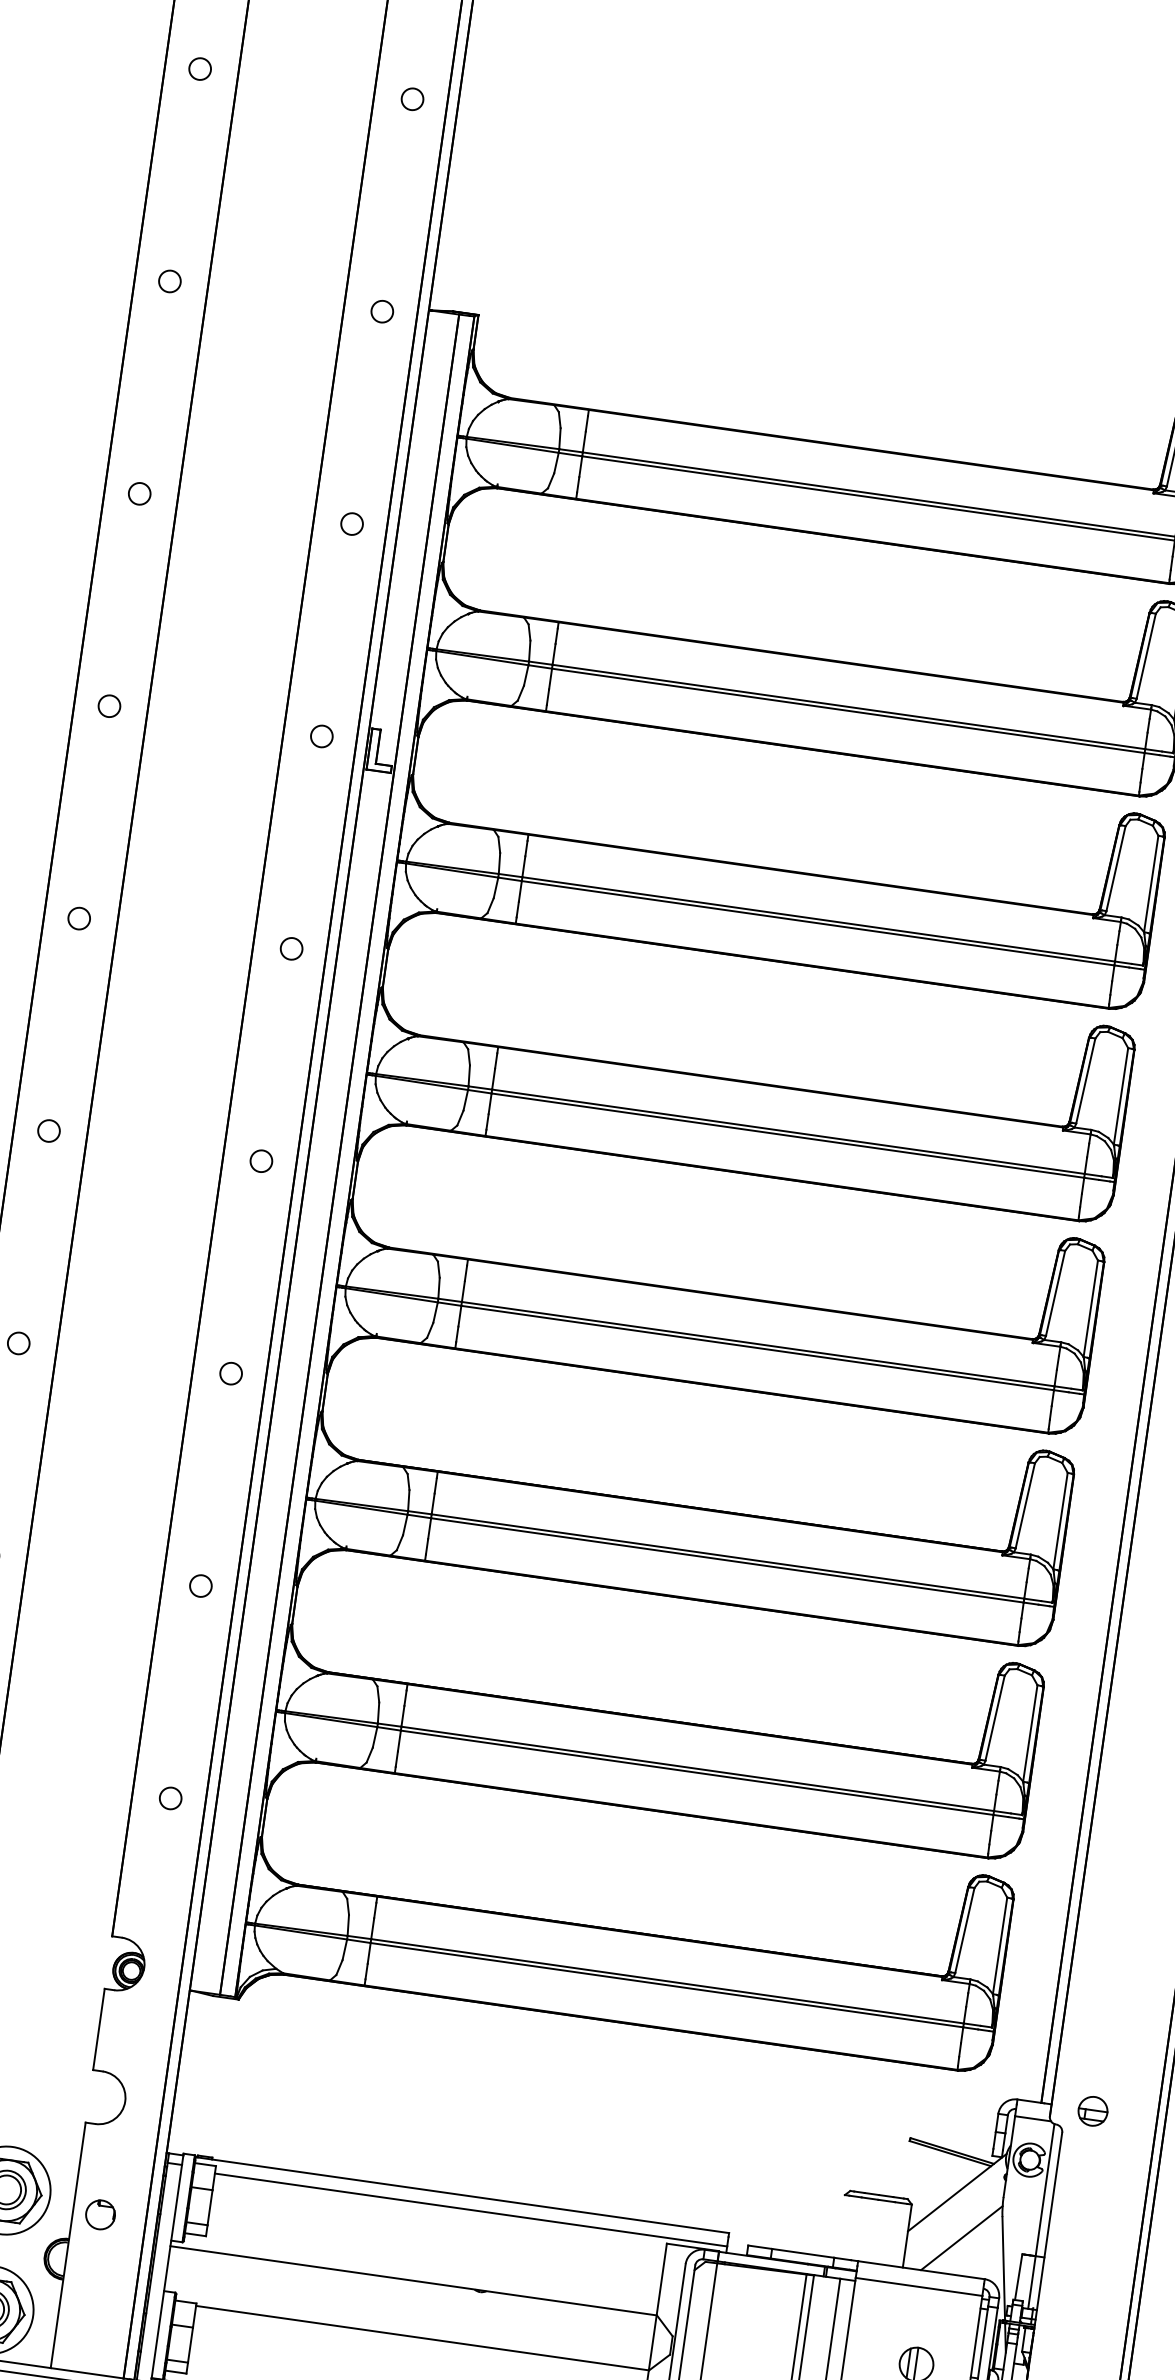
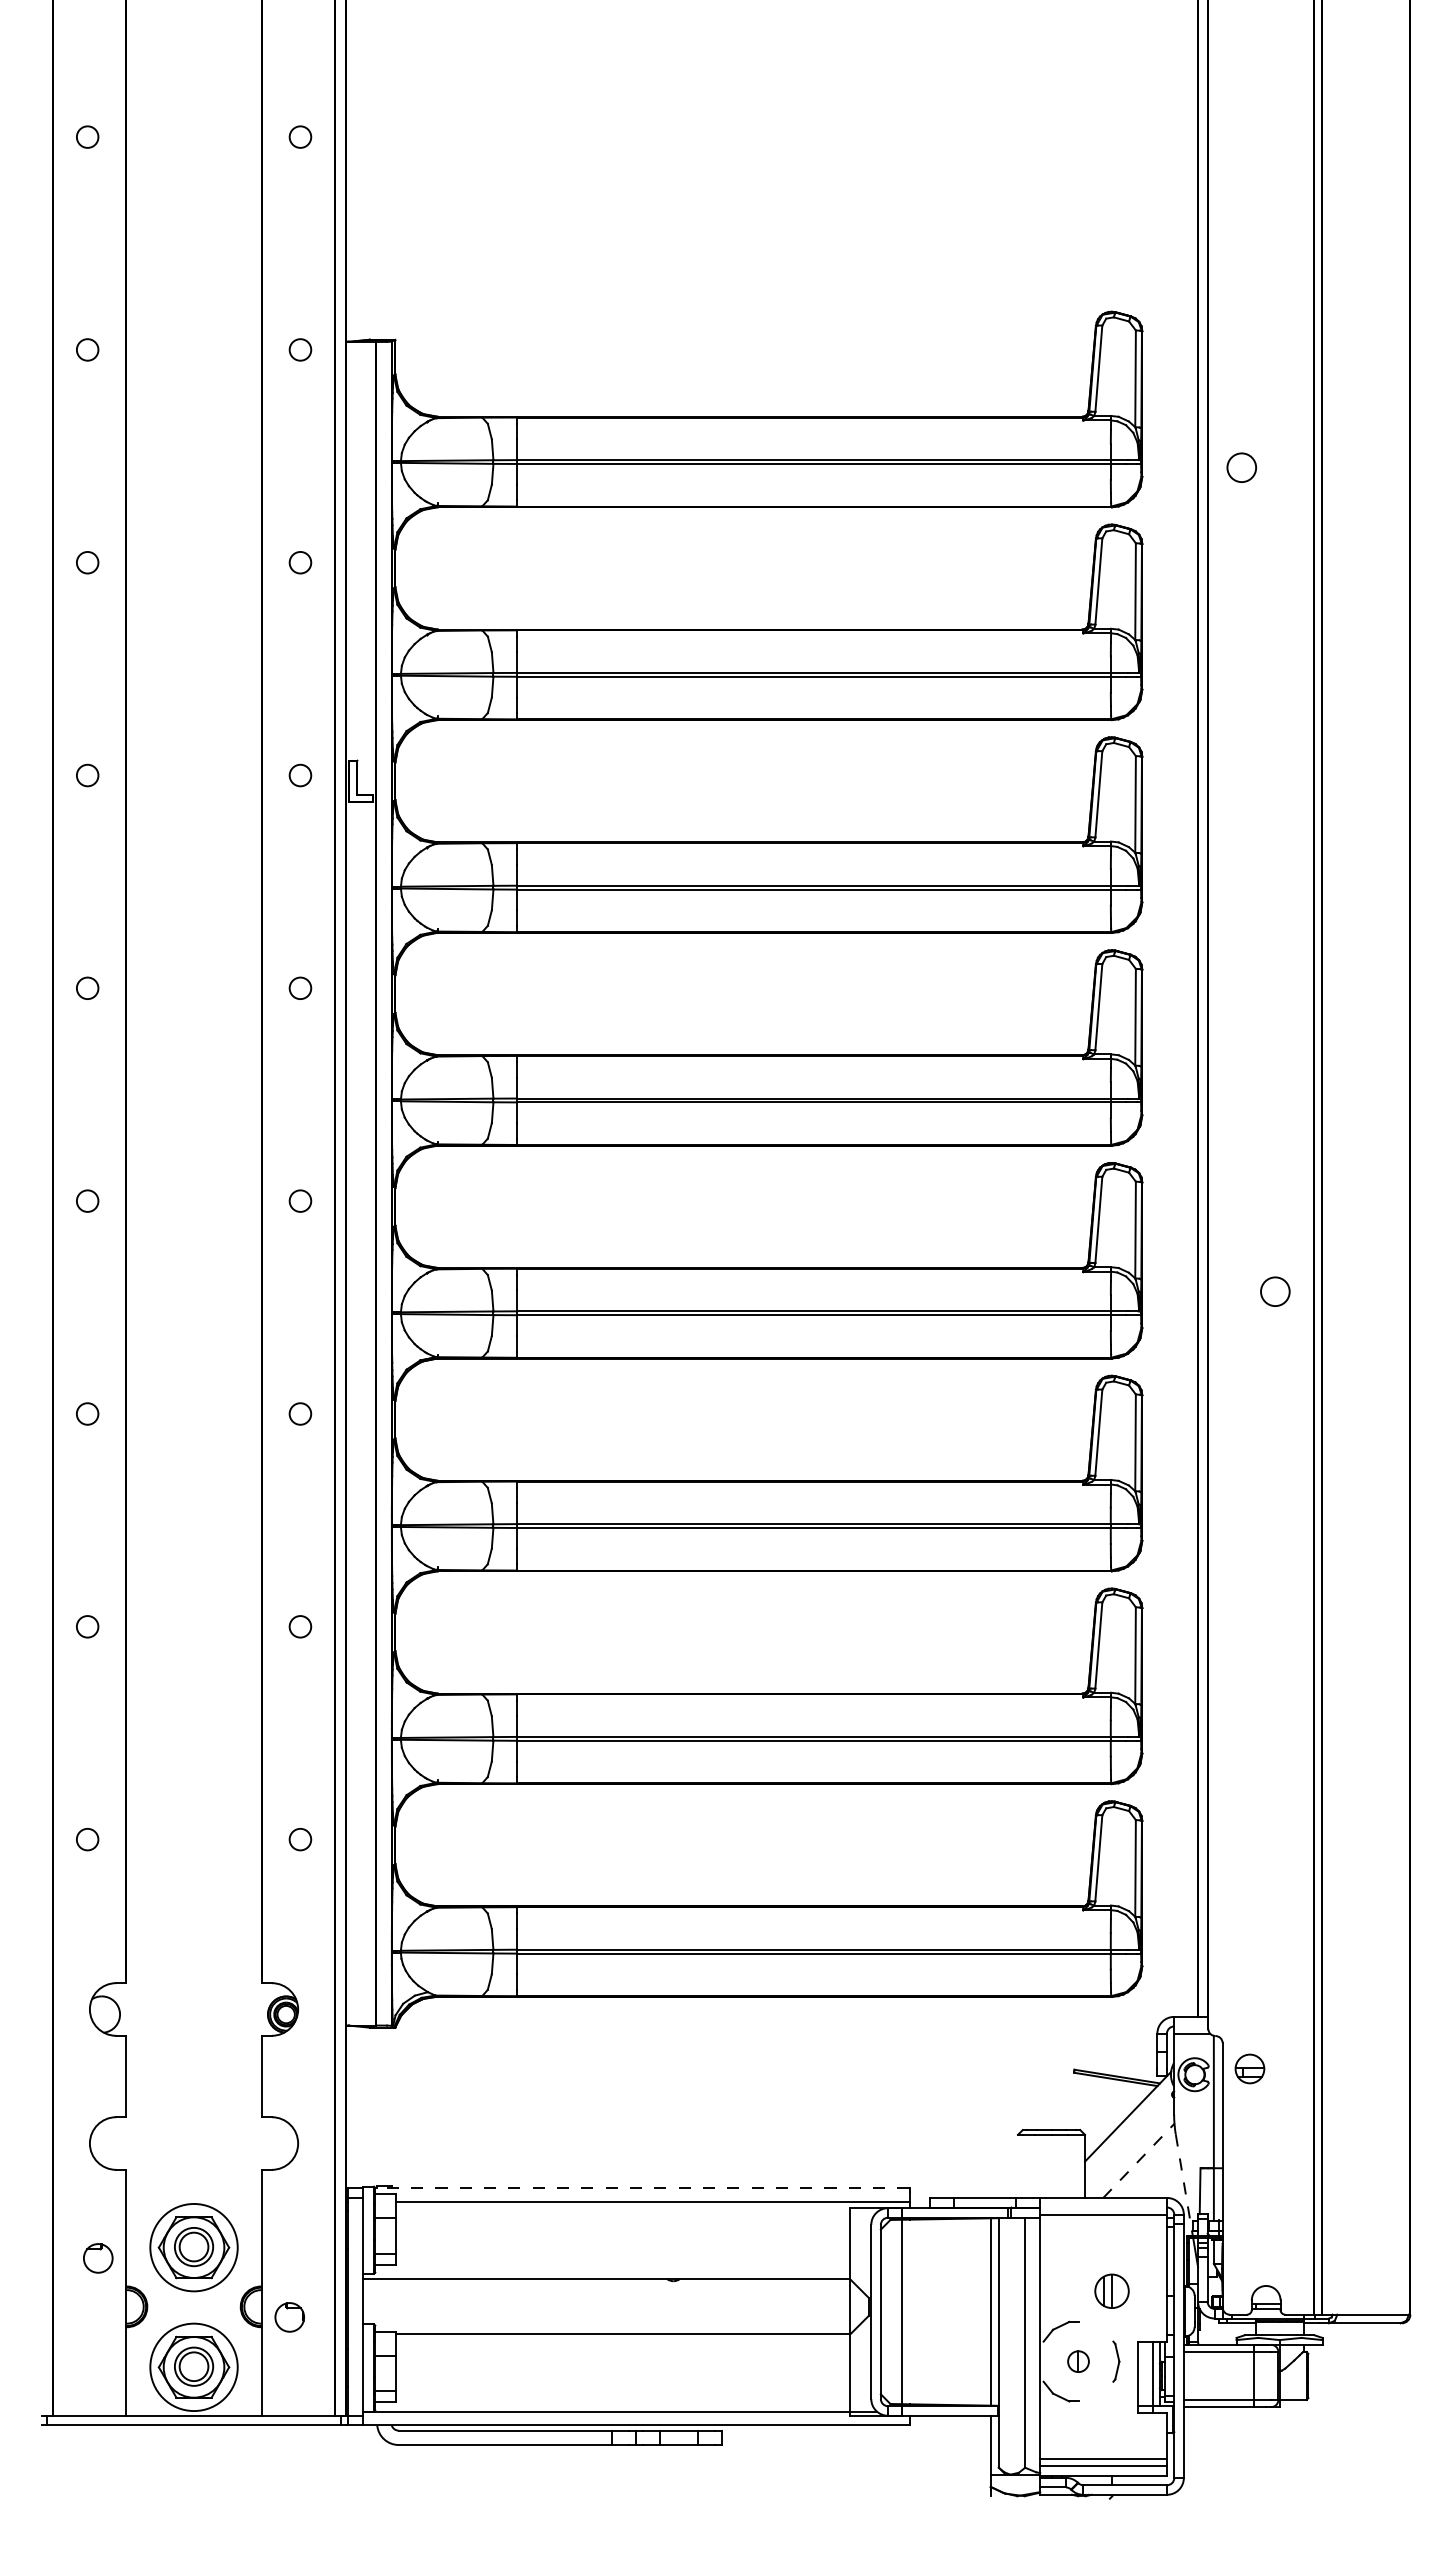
part: (1092, 2110) -> (1249, 2068), moved
line: (461, 2195) -> (641, 2188), solid -> dashed
part: (100, 2214) -> (289, 2317), moved
line: (962, 2237) -> (1139, 2160), solid -> dashed
line: (1003, 2269) -> (1184, 2185), solid -> dashed

